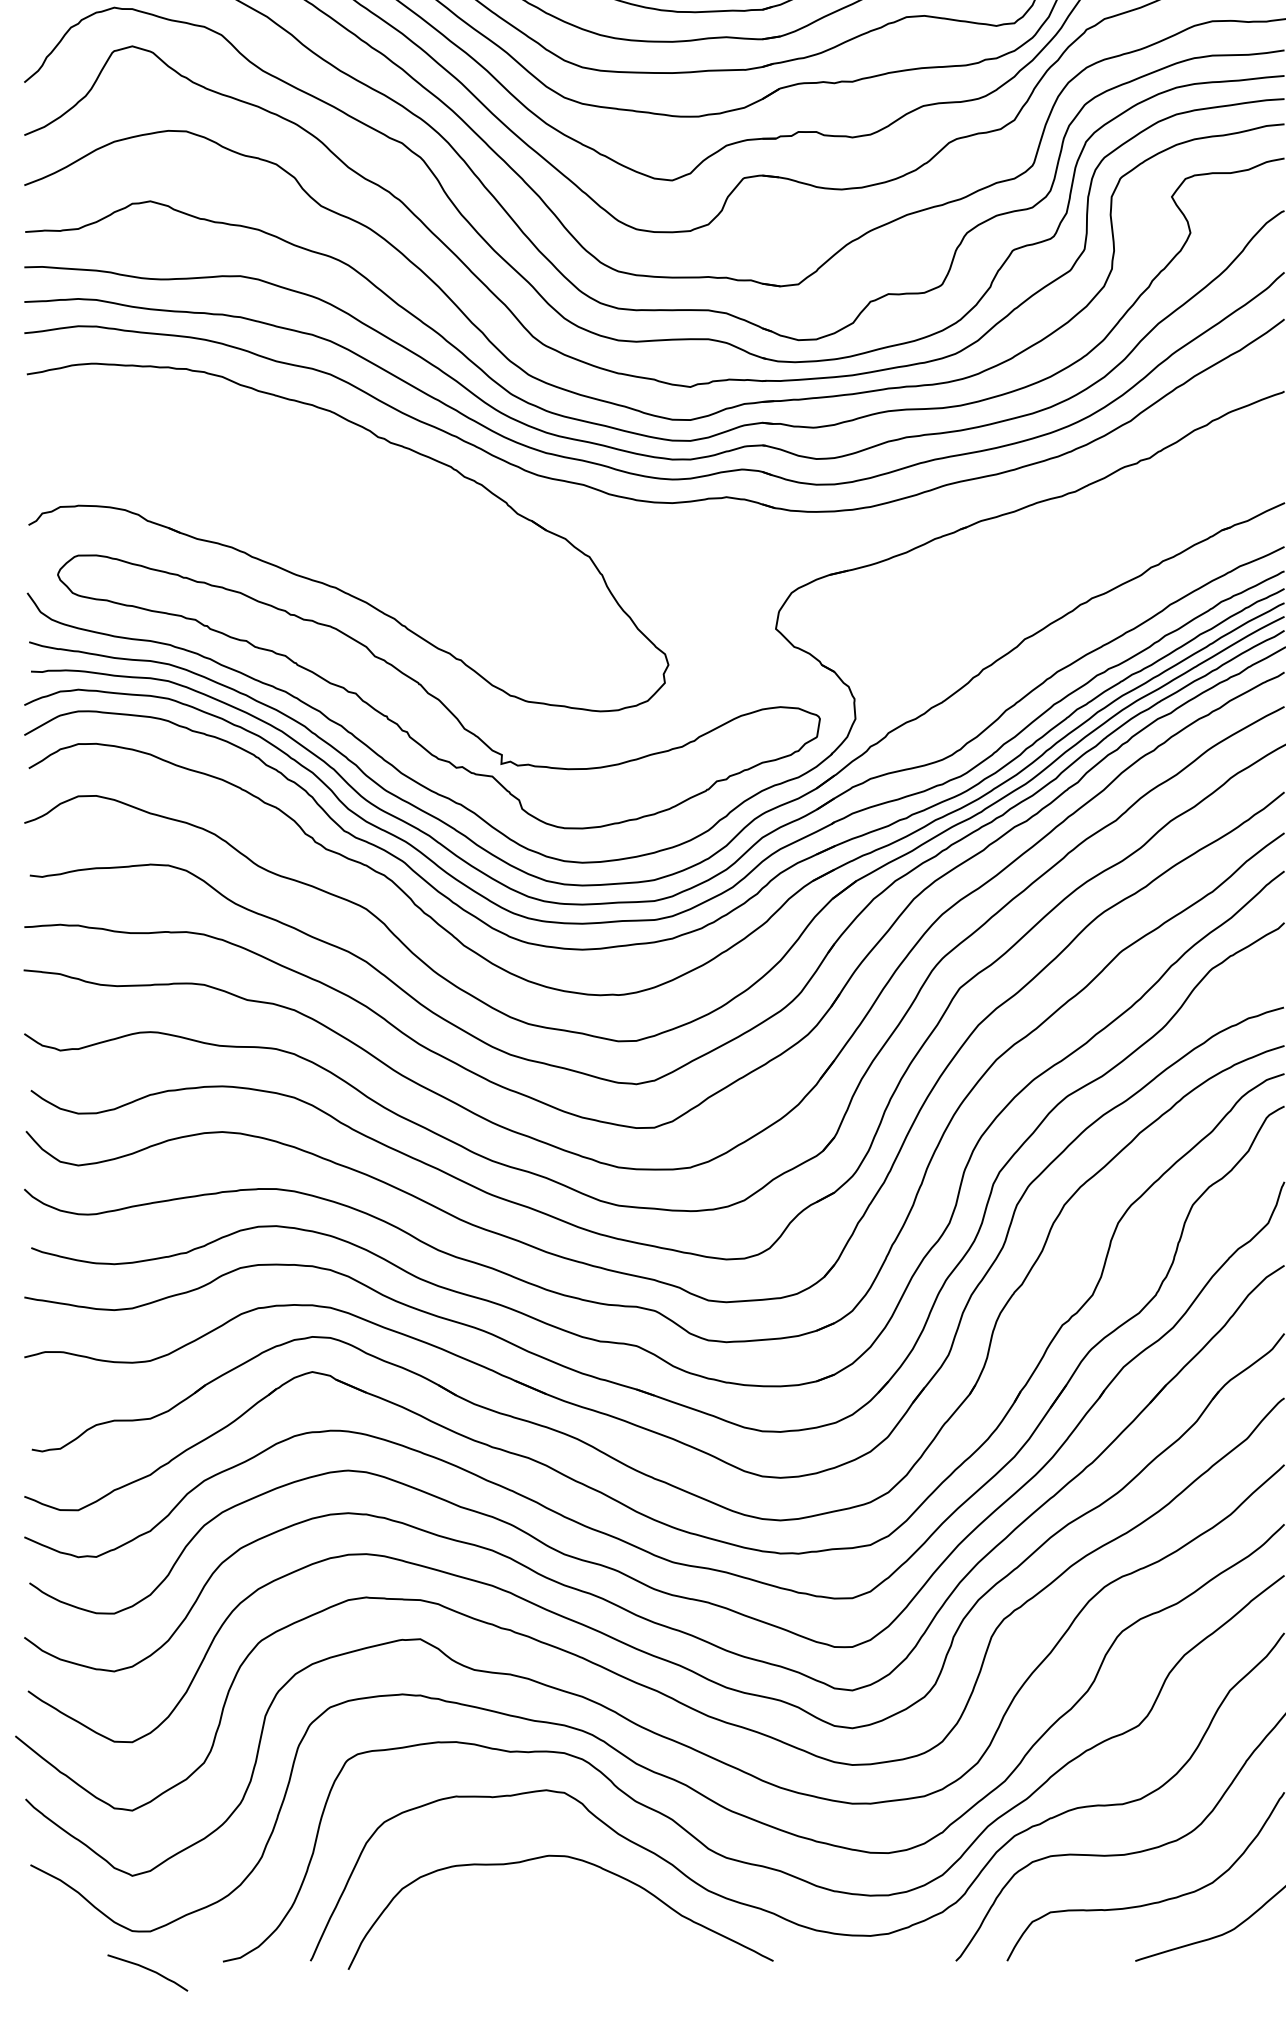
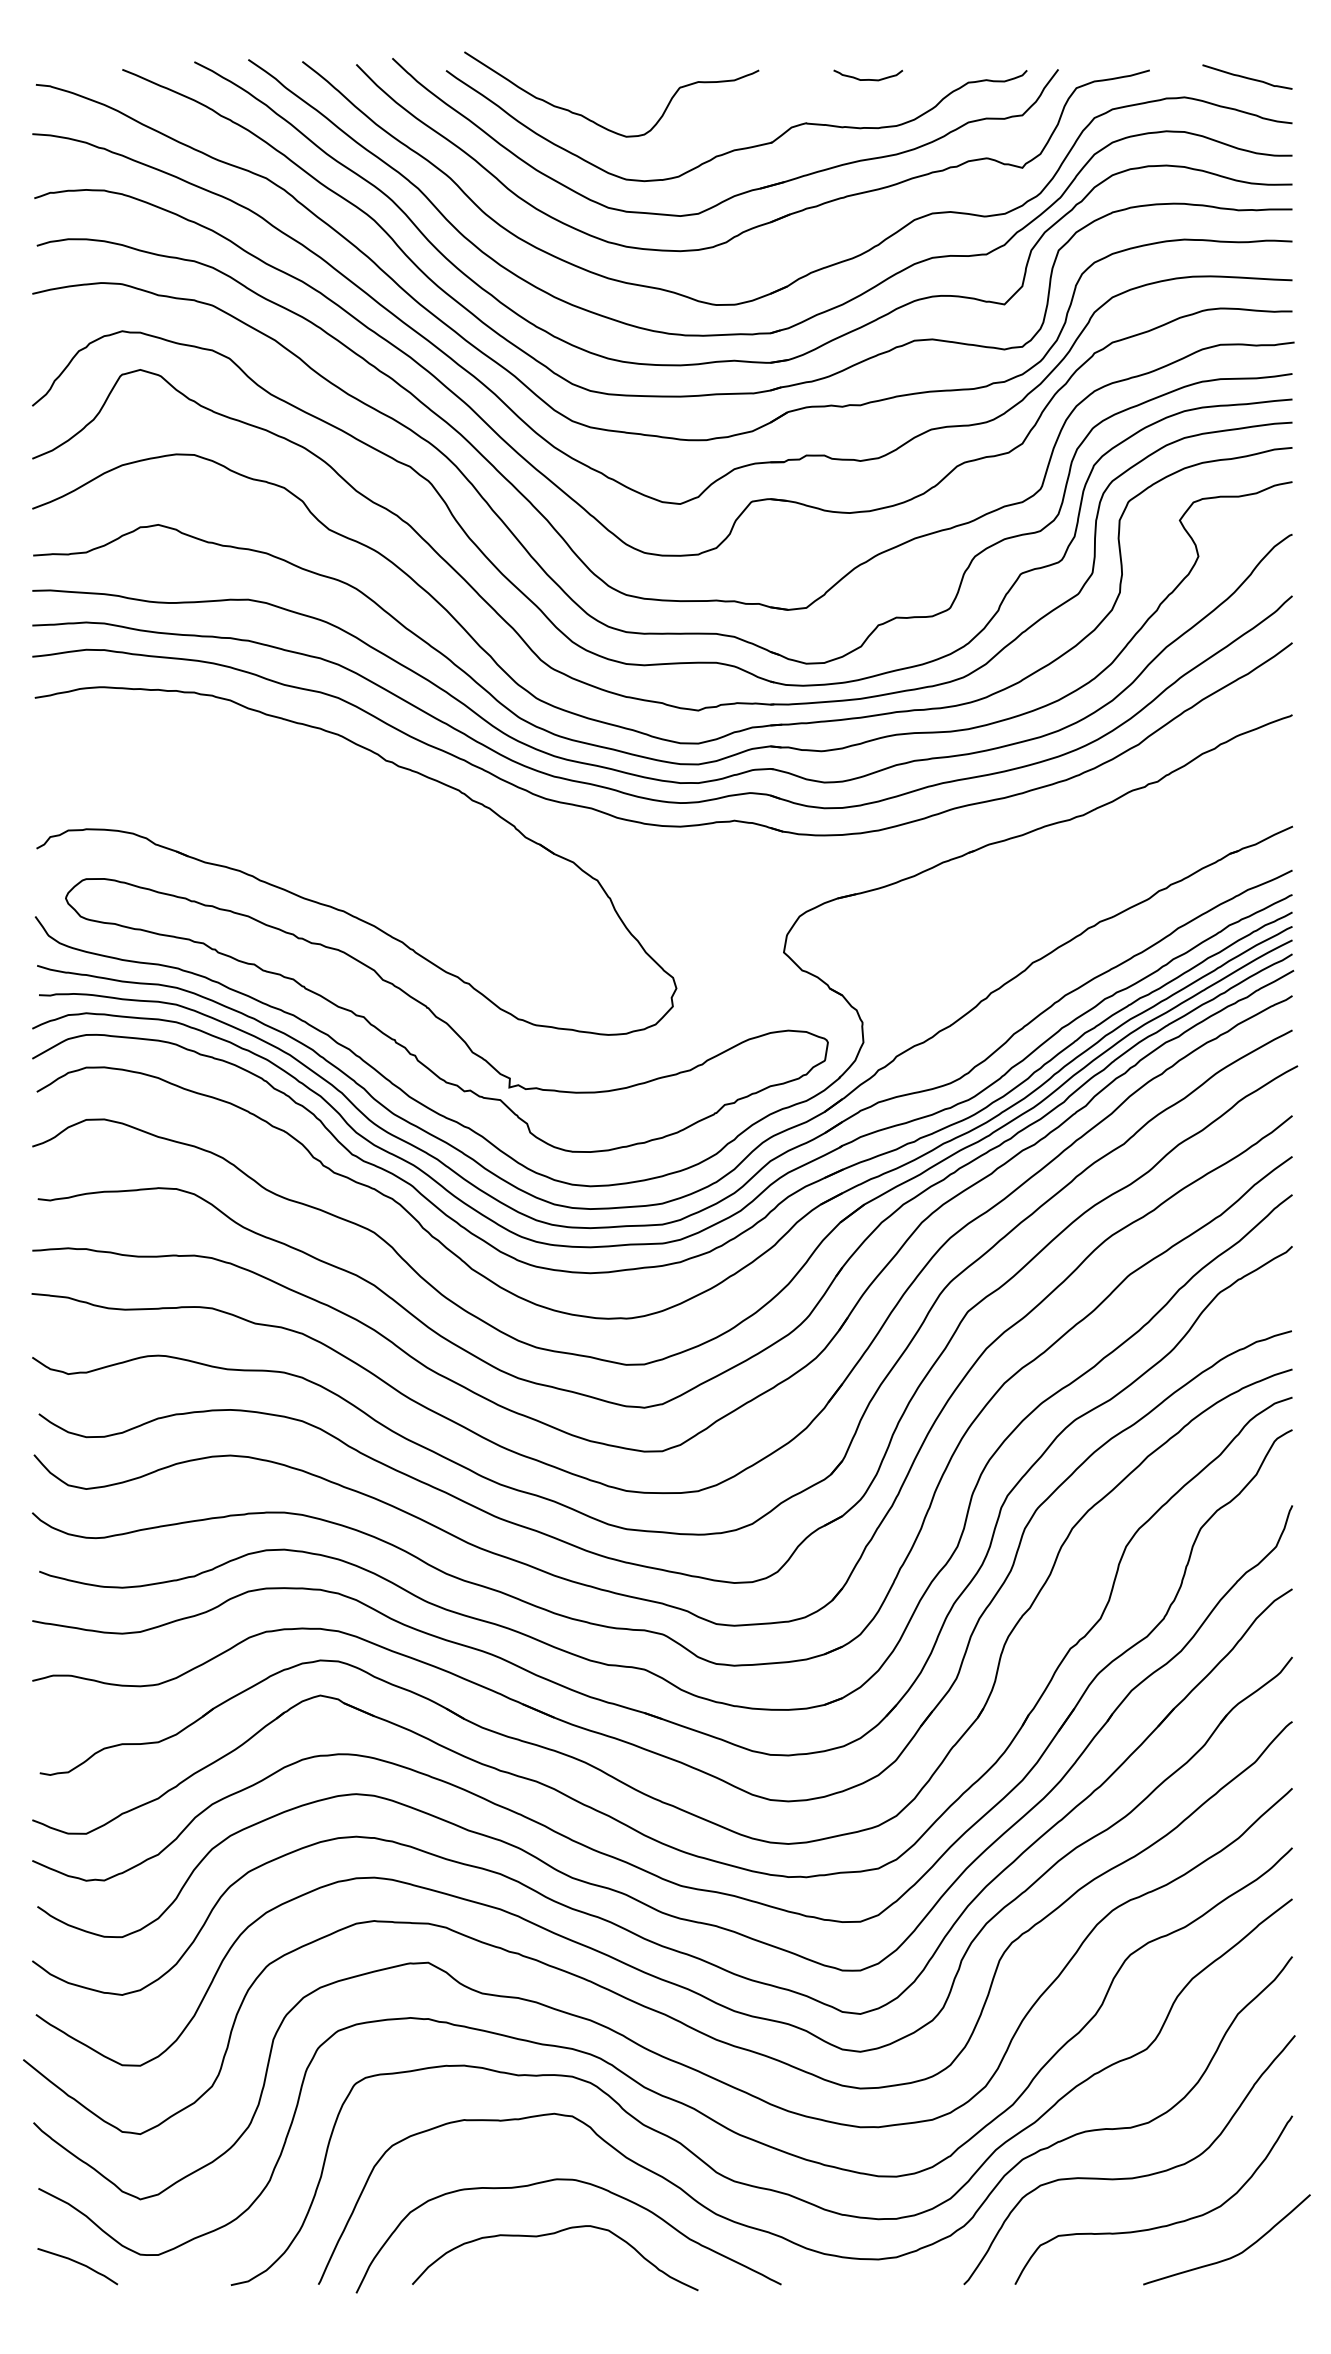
curve: (546, 1910) -> (554, 2234), added
curve: (149, 1970) -> (79, 2264), moved

